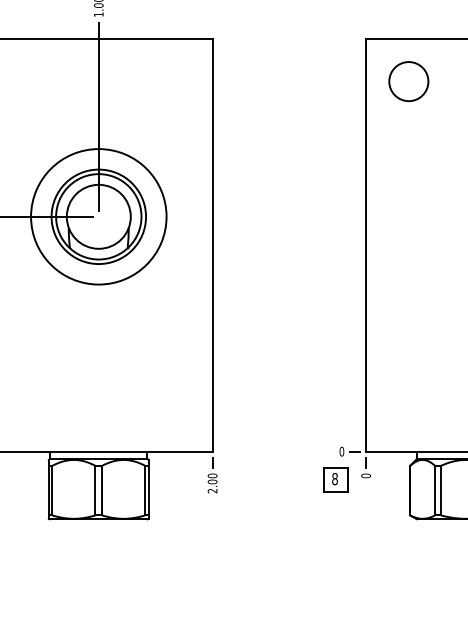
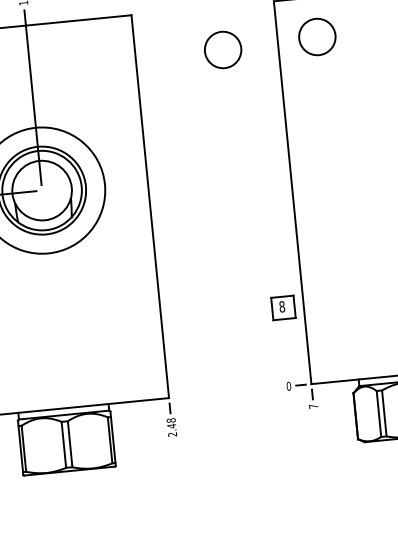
circle: (306, 85) -> (222, 49), added
text: (365, 475) -> (312, 406), 0 -> 7
text: (212, 478) -> (171, 422), 2.00 -> 2.48
part: (335, 479) -> (282, 307), moved

